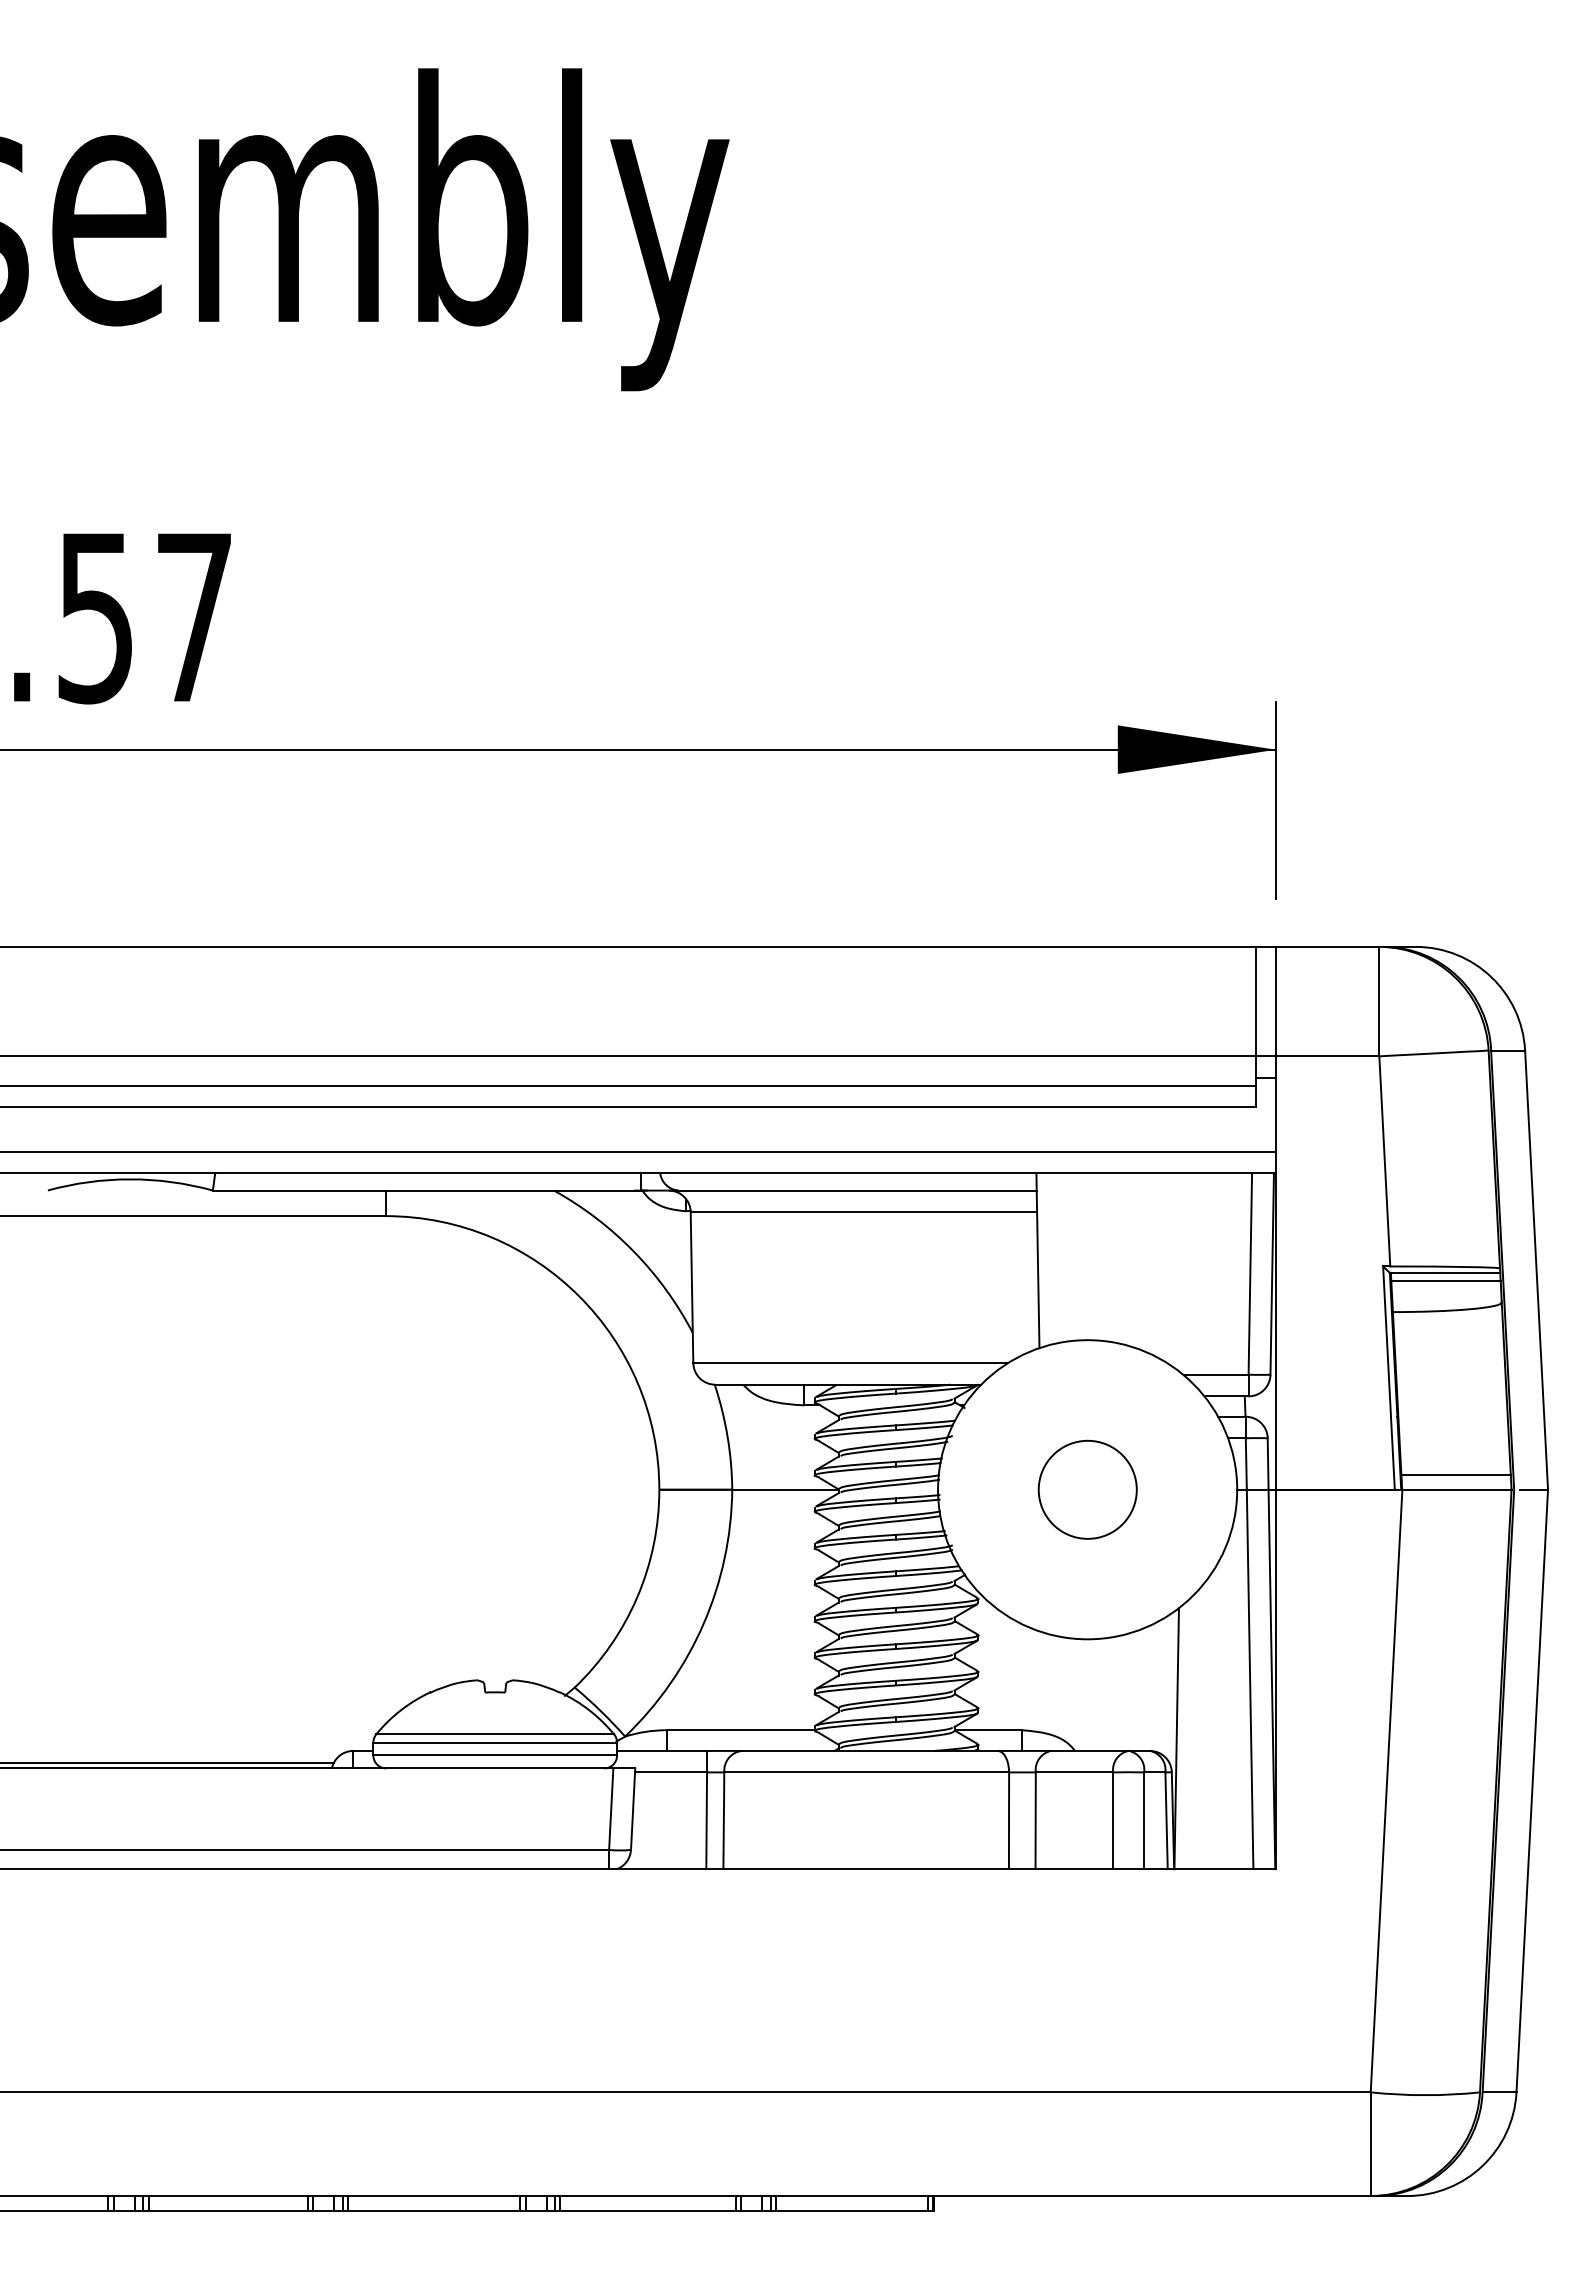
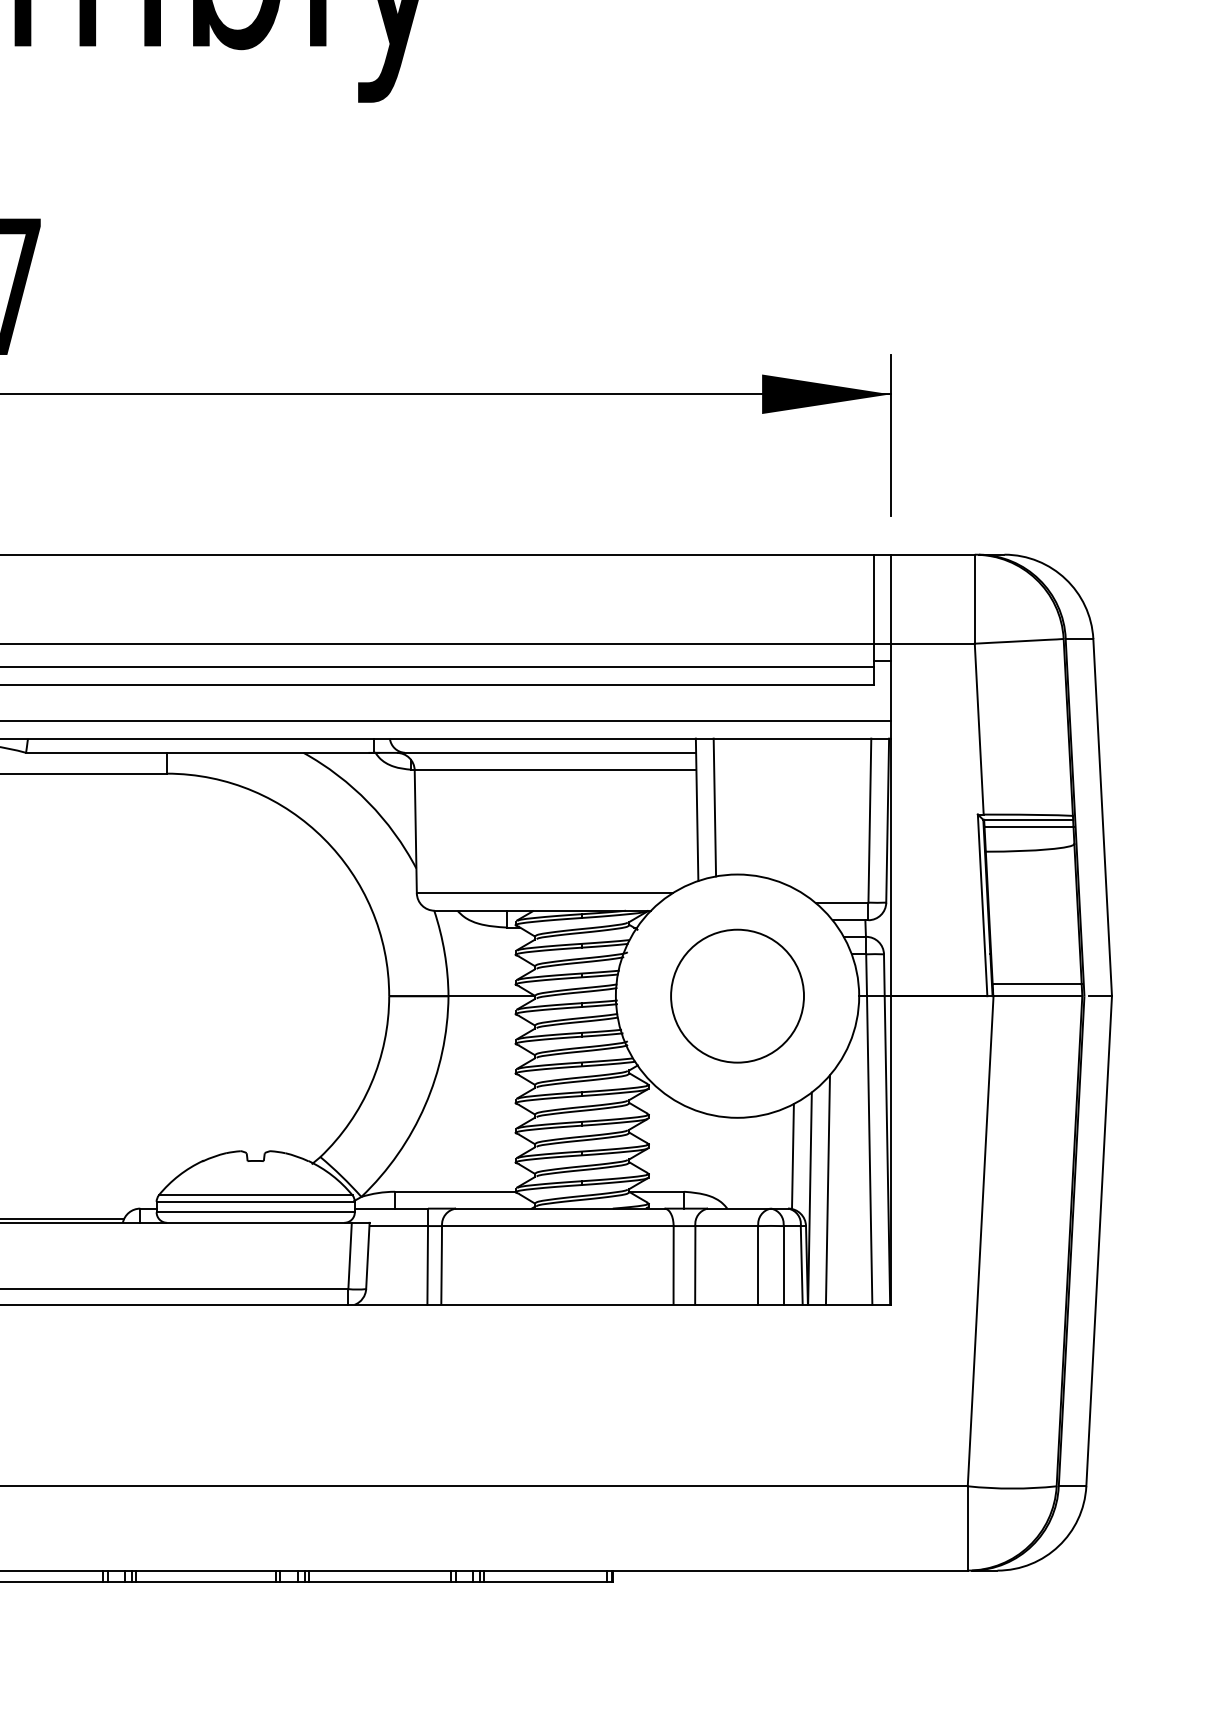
line: (1059, 1257) -> (714, 807), added
circle: (1087, 1489) -> (737, 995), size x1.67
line: (1155, 1686) -> (792, 1156), added
line: (1198, 1728) -> (827, 1190), added

